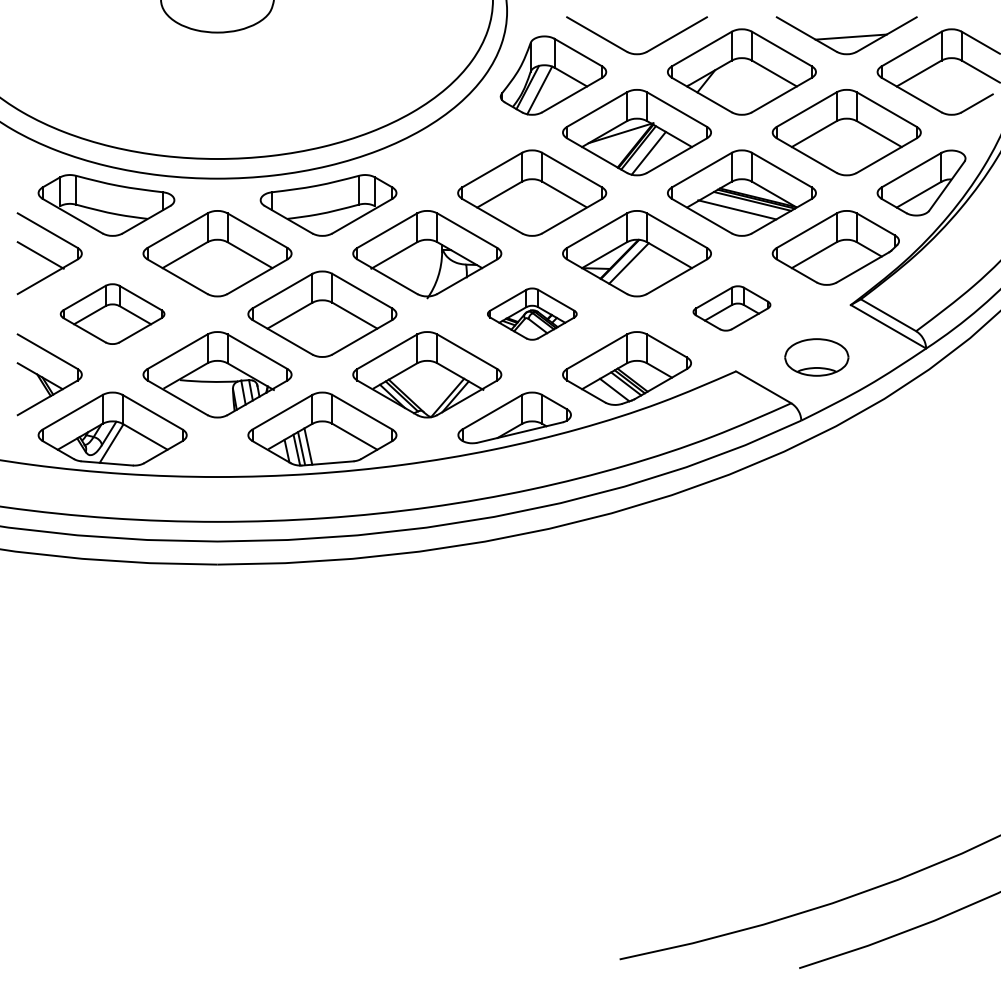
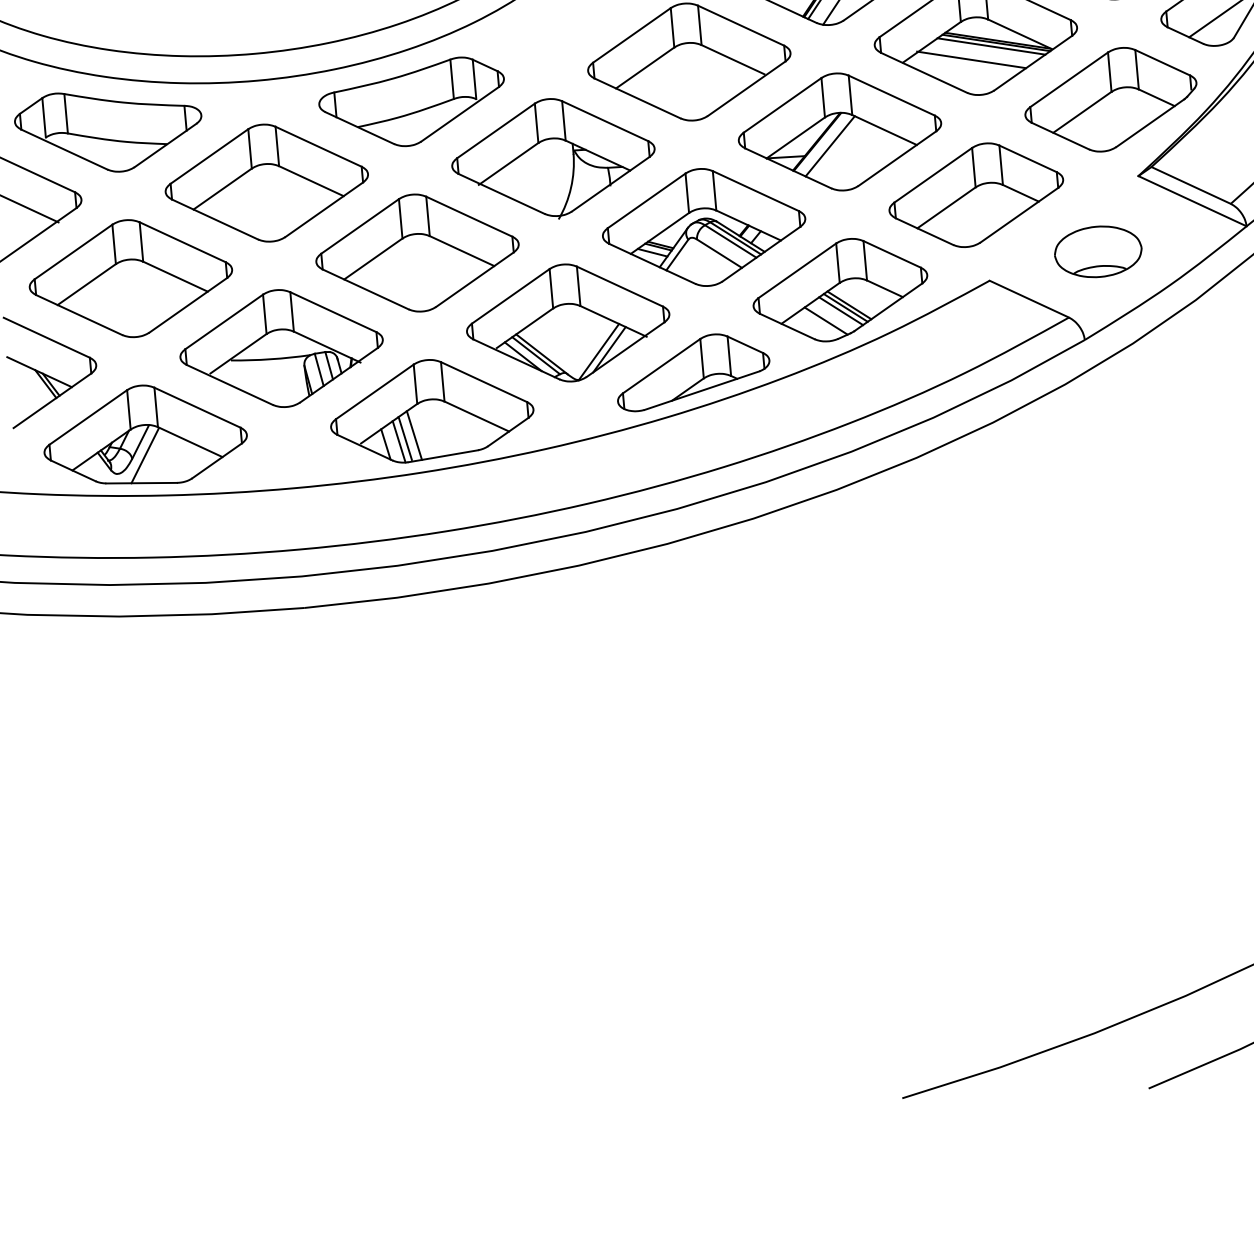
part: (731, 308) -> (975, 195), size x1.67
part: (112, 313) -> (130, 277), size x1.43
part: (532, 313) -> (704, 226), size x1.67

